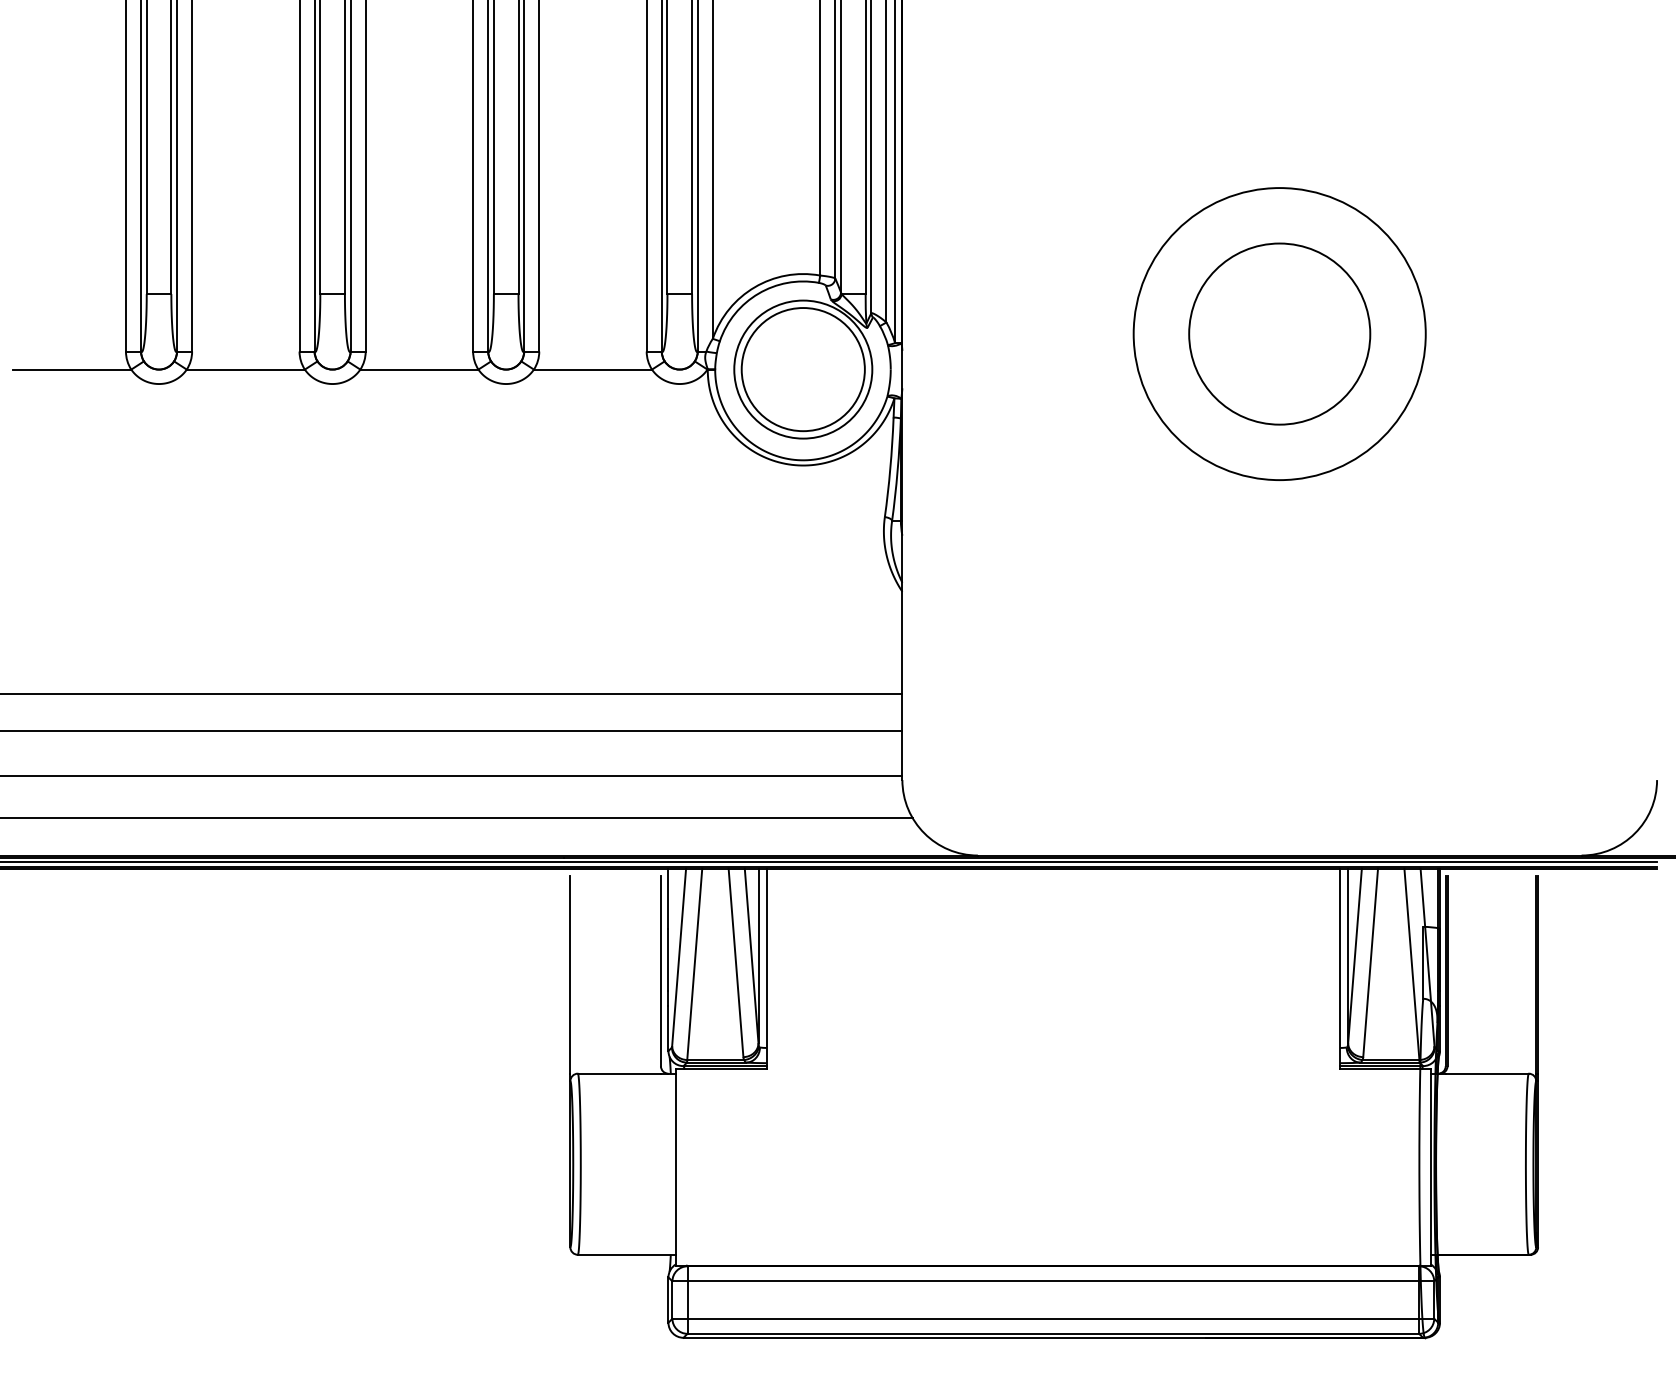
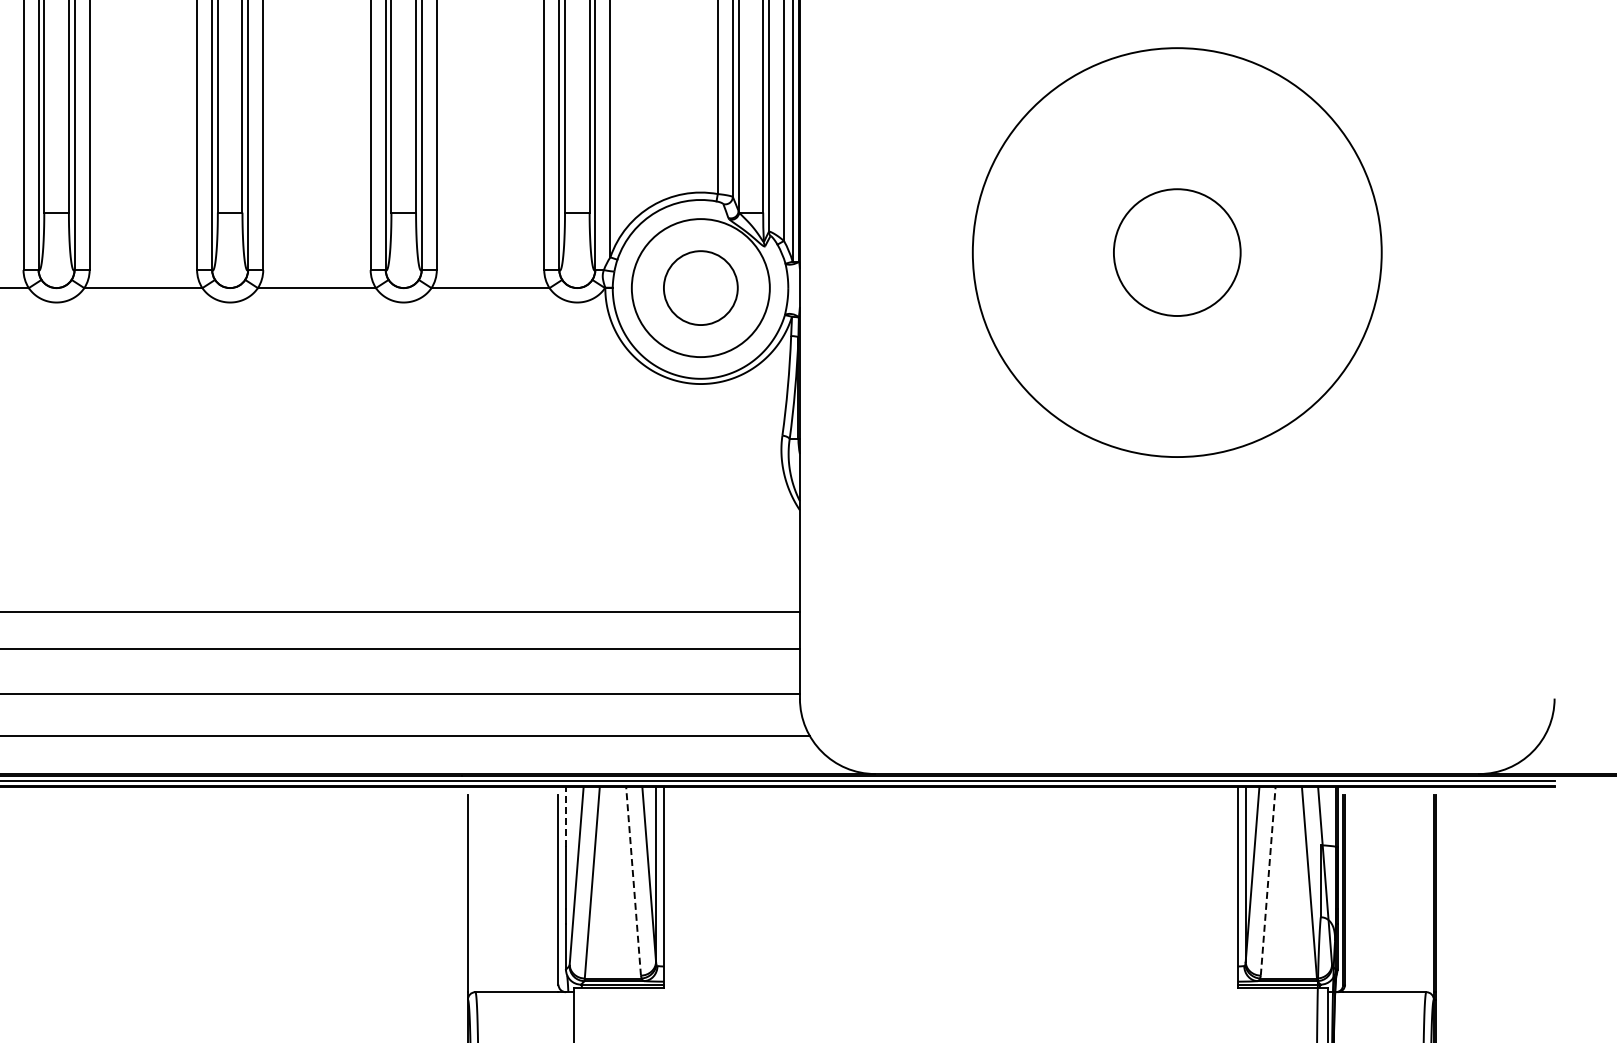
circle: (1279, 333) -> (1177, 252), size x0.7
circle: (1279, 334) -> (1177, 253), size x1.4
circle: (802, 369) -> (700, 288), size x0.6
line: (668, 898) -> (566, 817), solid -> dashed
line: (736, 962) -> (634, 881), solid -> dashed
line: (1370, 962) -> (1268, 881), solid -> dashed

